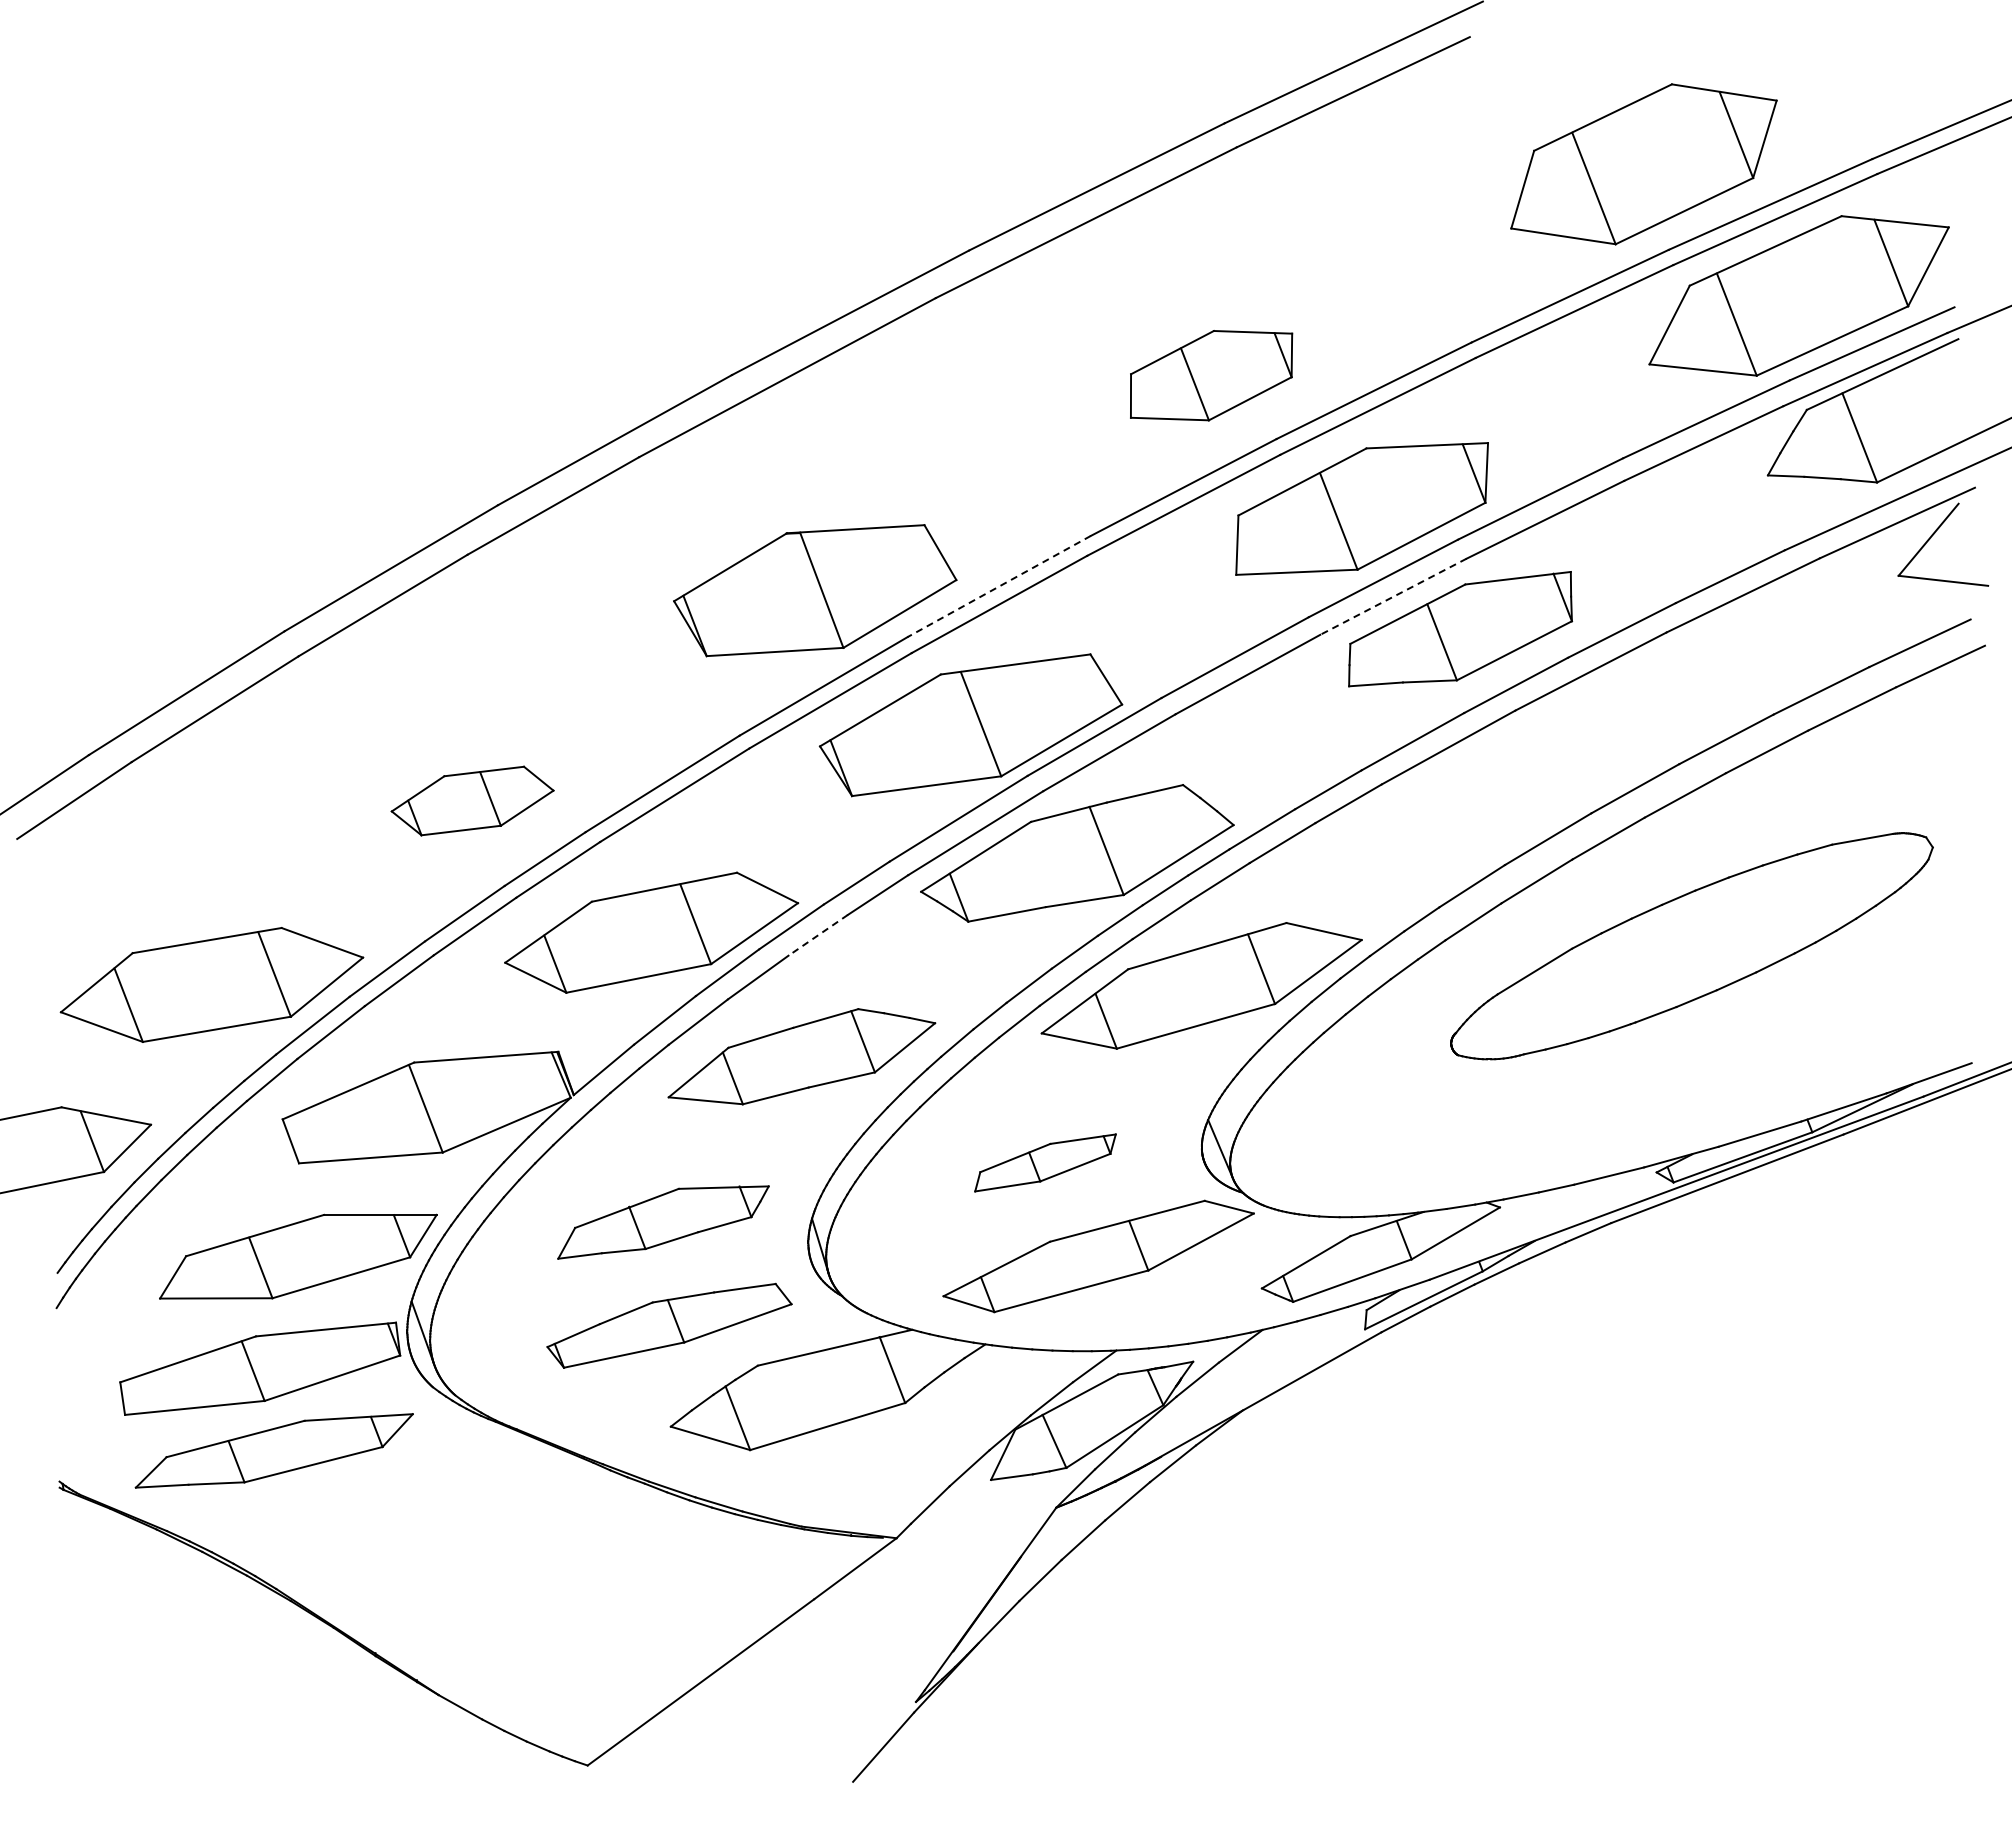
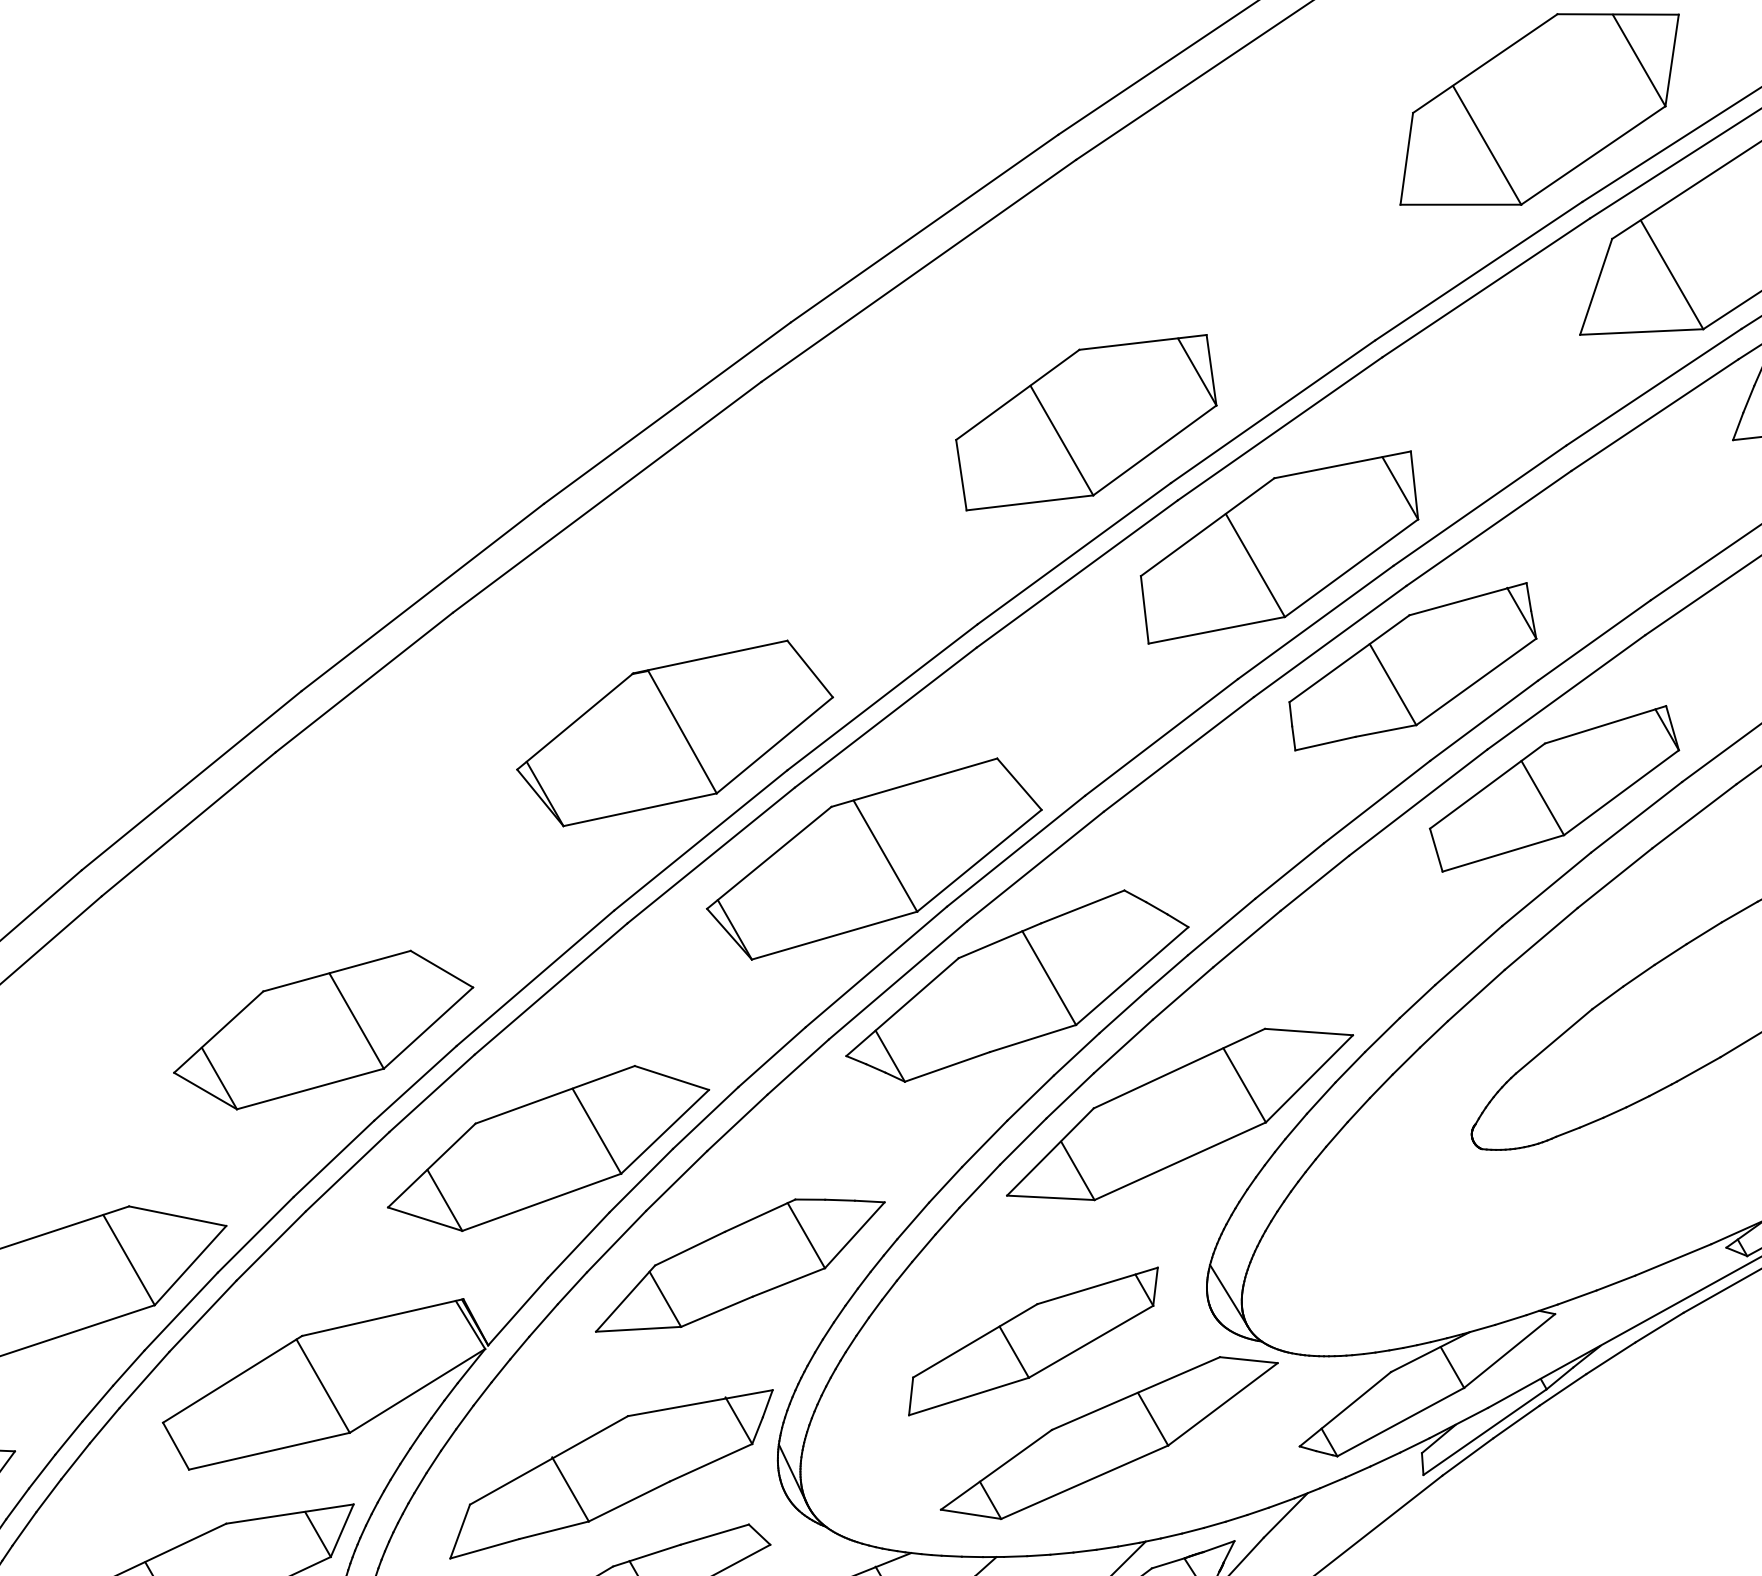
part: (1211, 375) -> (1086, 422), size x1.43
line: (999, 586) -> (882, 697), dashed -> solid
line: (1393, 596) -> (1330, 641), dashed -> solid
part: (1567, 753) -> (1553, 789), added
part: (472, 800) -> (323, 1029), size x1.67
line: (817, 935) -> (736, 1123), dashed -> solid
part: (1045, 1162) -> (1033, 1341), size x1.67
part: (663, 1222) -> (611, 1474), size x1.43

